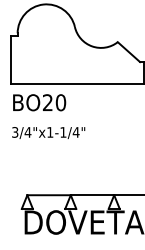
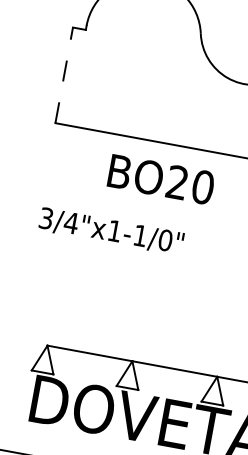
line: (11, 59) -> (65, 74), solid -> dashed
text: (39, 102) -> (161, 179), moved
text: (75, 132) -> (164, 240), 3/4"x1-1/4" -> 3/4"x1-1/0"

